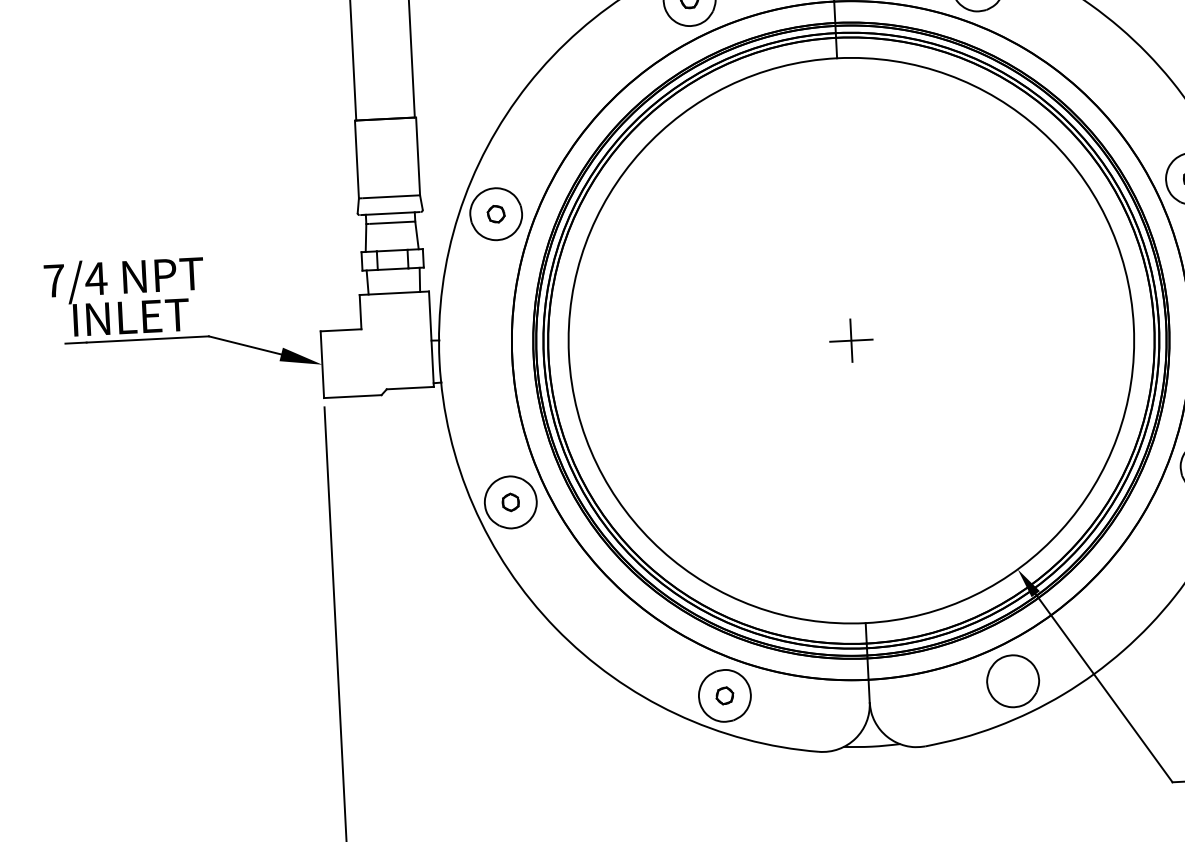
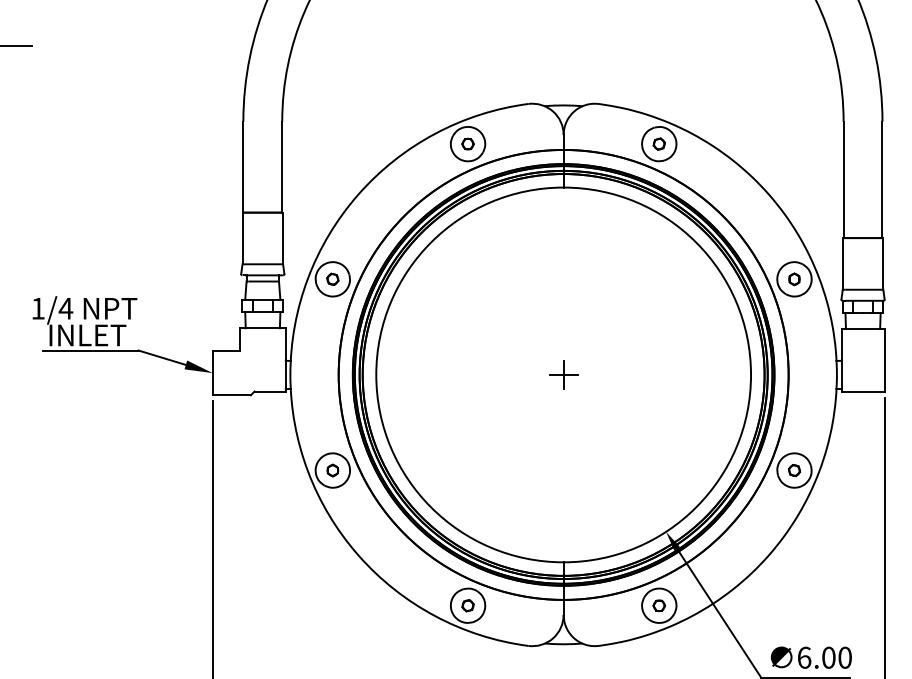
text: (54, 280) -> (38, 308), 7/4 -> 1/4
part: (1013, 680) -> (659, 605), added

